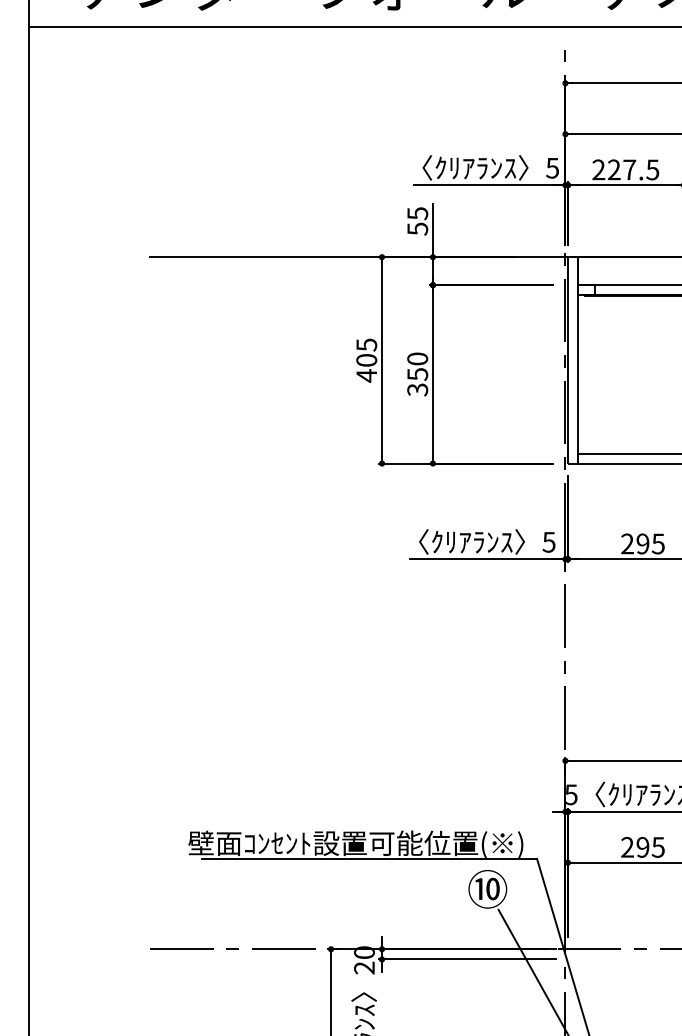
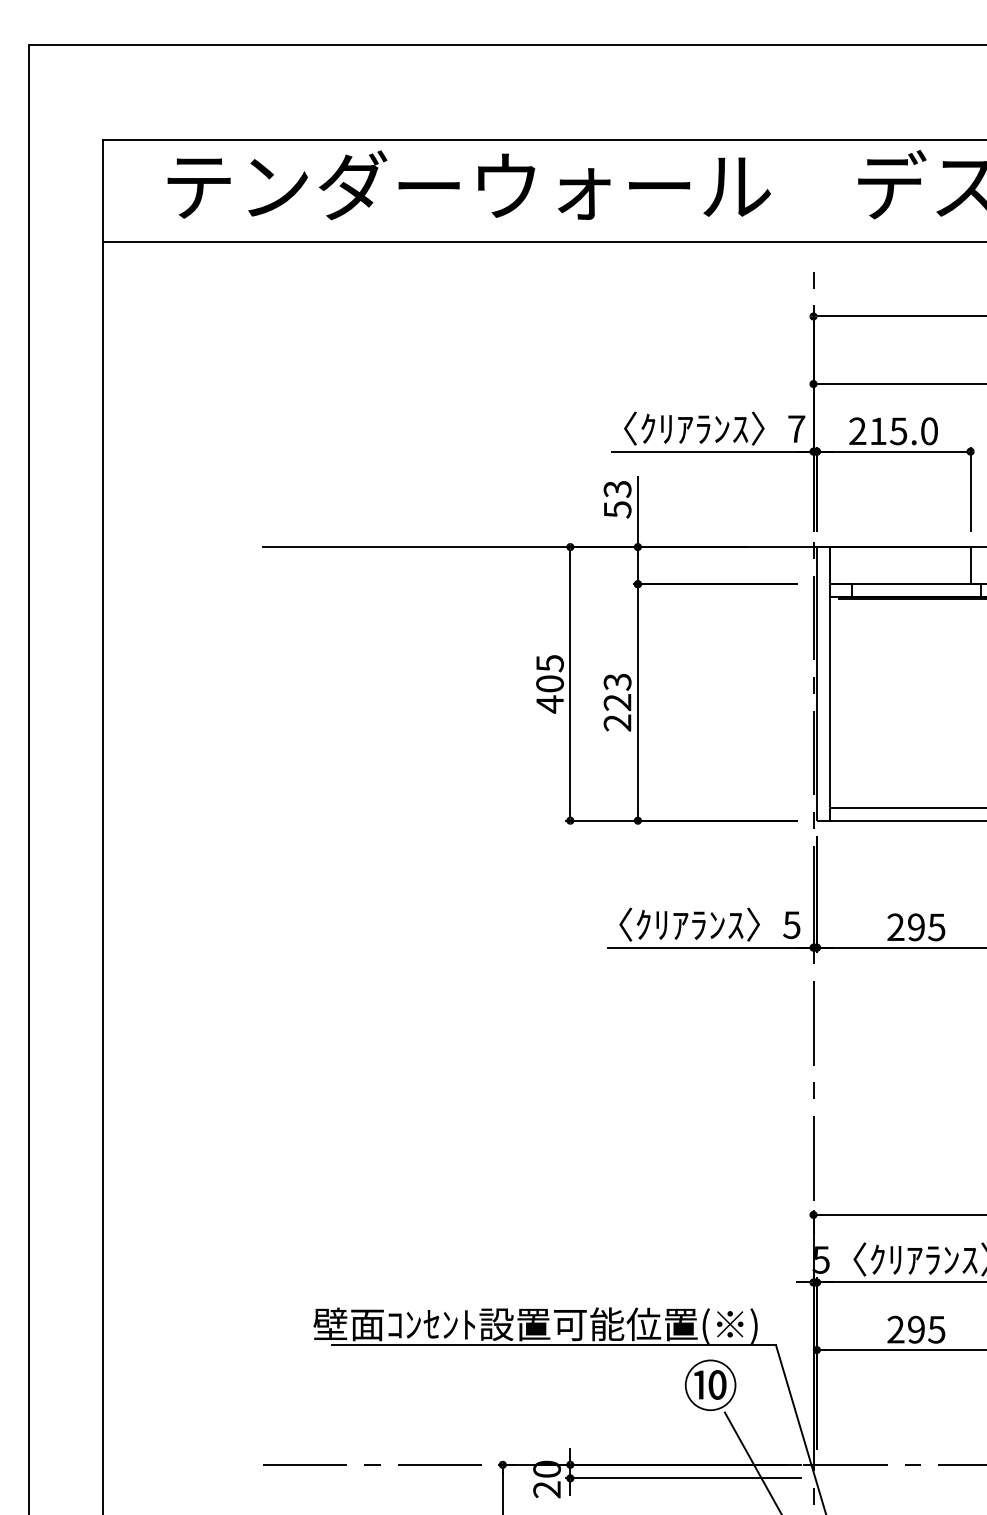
text: (552, 167) -> (796, 428), 5 -> 7
text: (633, 170) -> (903, 431), 227.5 -> 215.0
text: (416, 213) -> (616, 489), 55 -> 53
text: (417, 374) -> (617, 702), 350 -> 223

